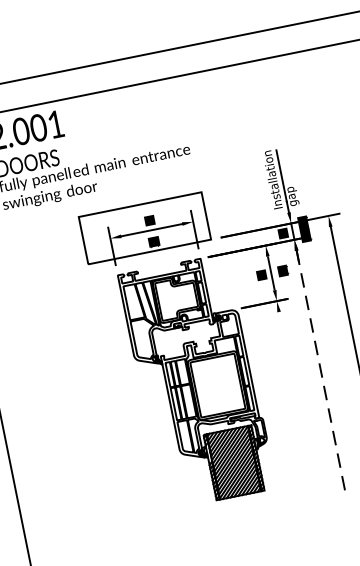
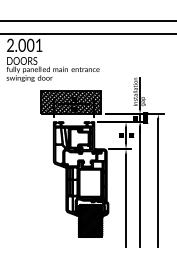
hatch: (143, 228) -> (70, 102), added
line: (322, 373) -> (140, 187), dashed -> solid
line: (299, 406) -> (126, 200), added

